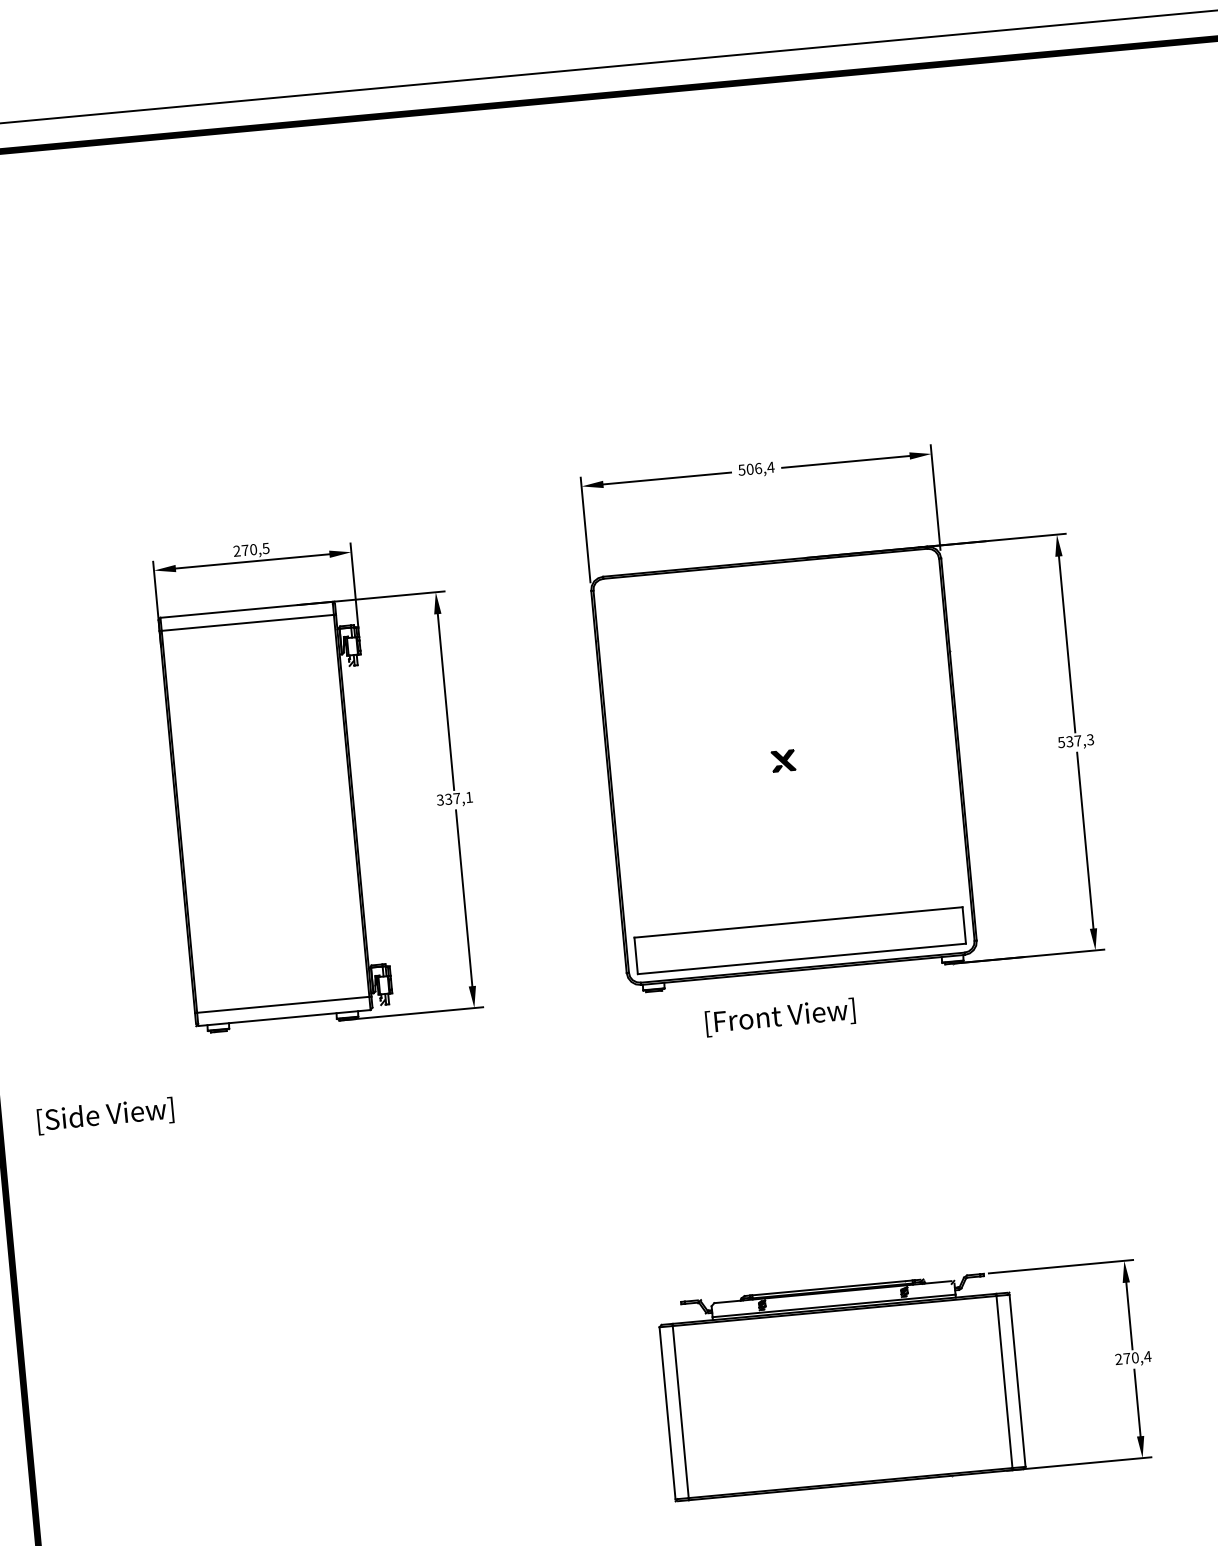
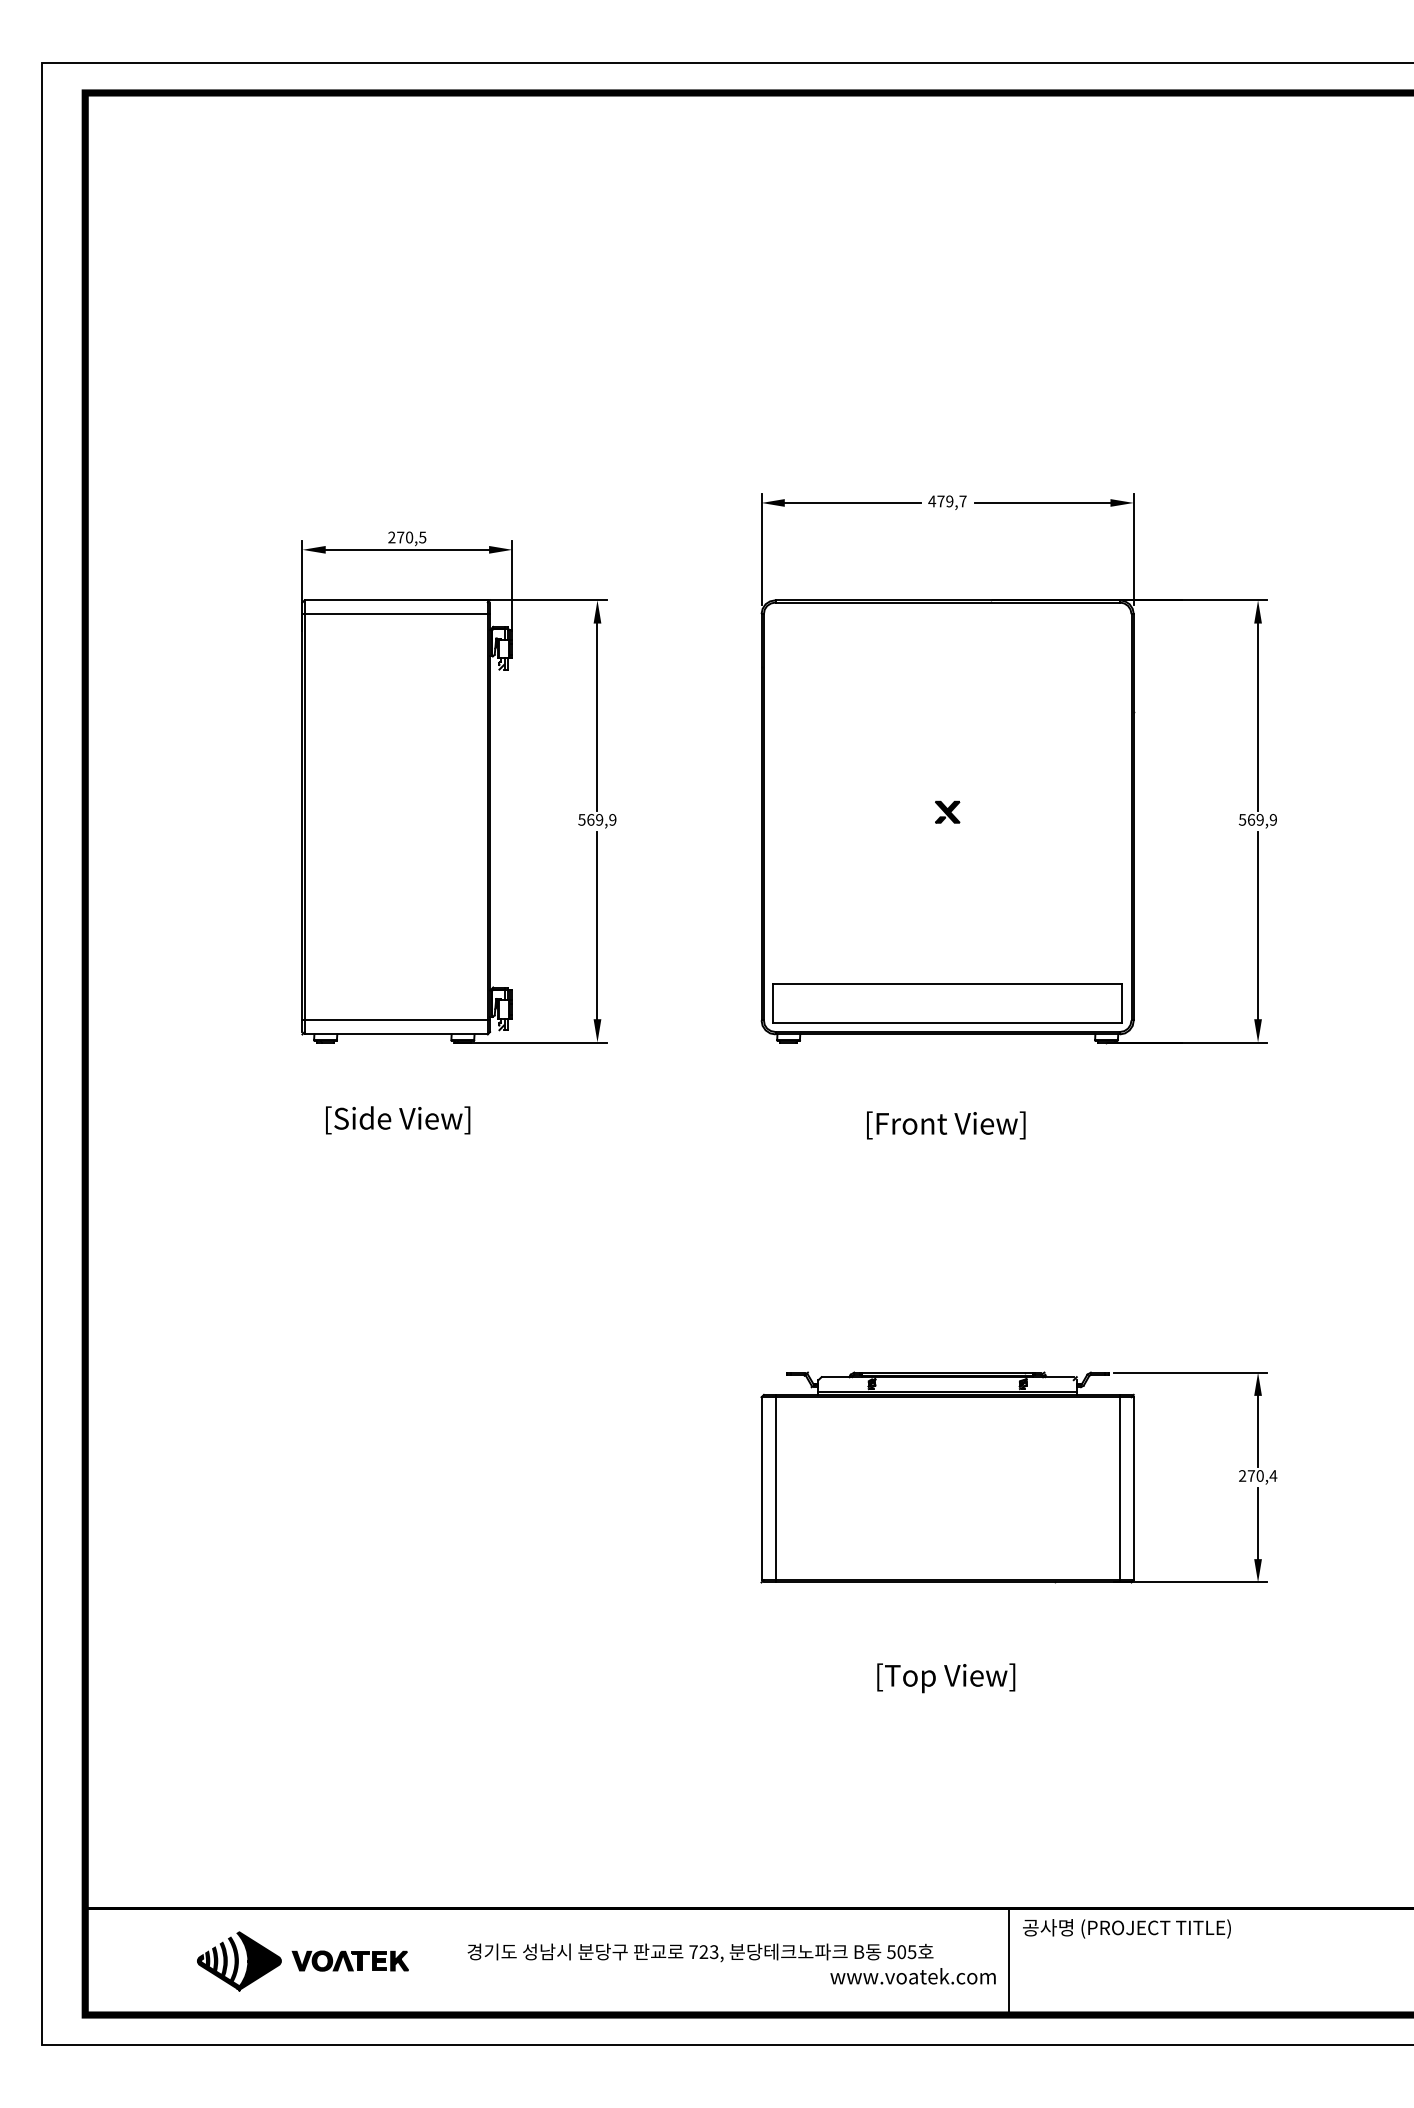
text: (756, 468) -> (947, 501), 506,4 -> 479,7
text: (1079, 740) -> (1261, 819), 537,3 -> 569,9
text: (454, 798) -> (597, 819), 337,1 -> 569,9
text: (780, 1017) -> (946, 1125), moved
text: (106, 1116) -> (398, 1120), moved

